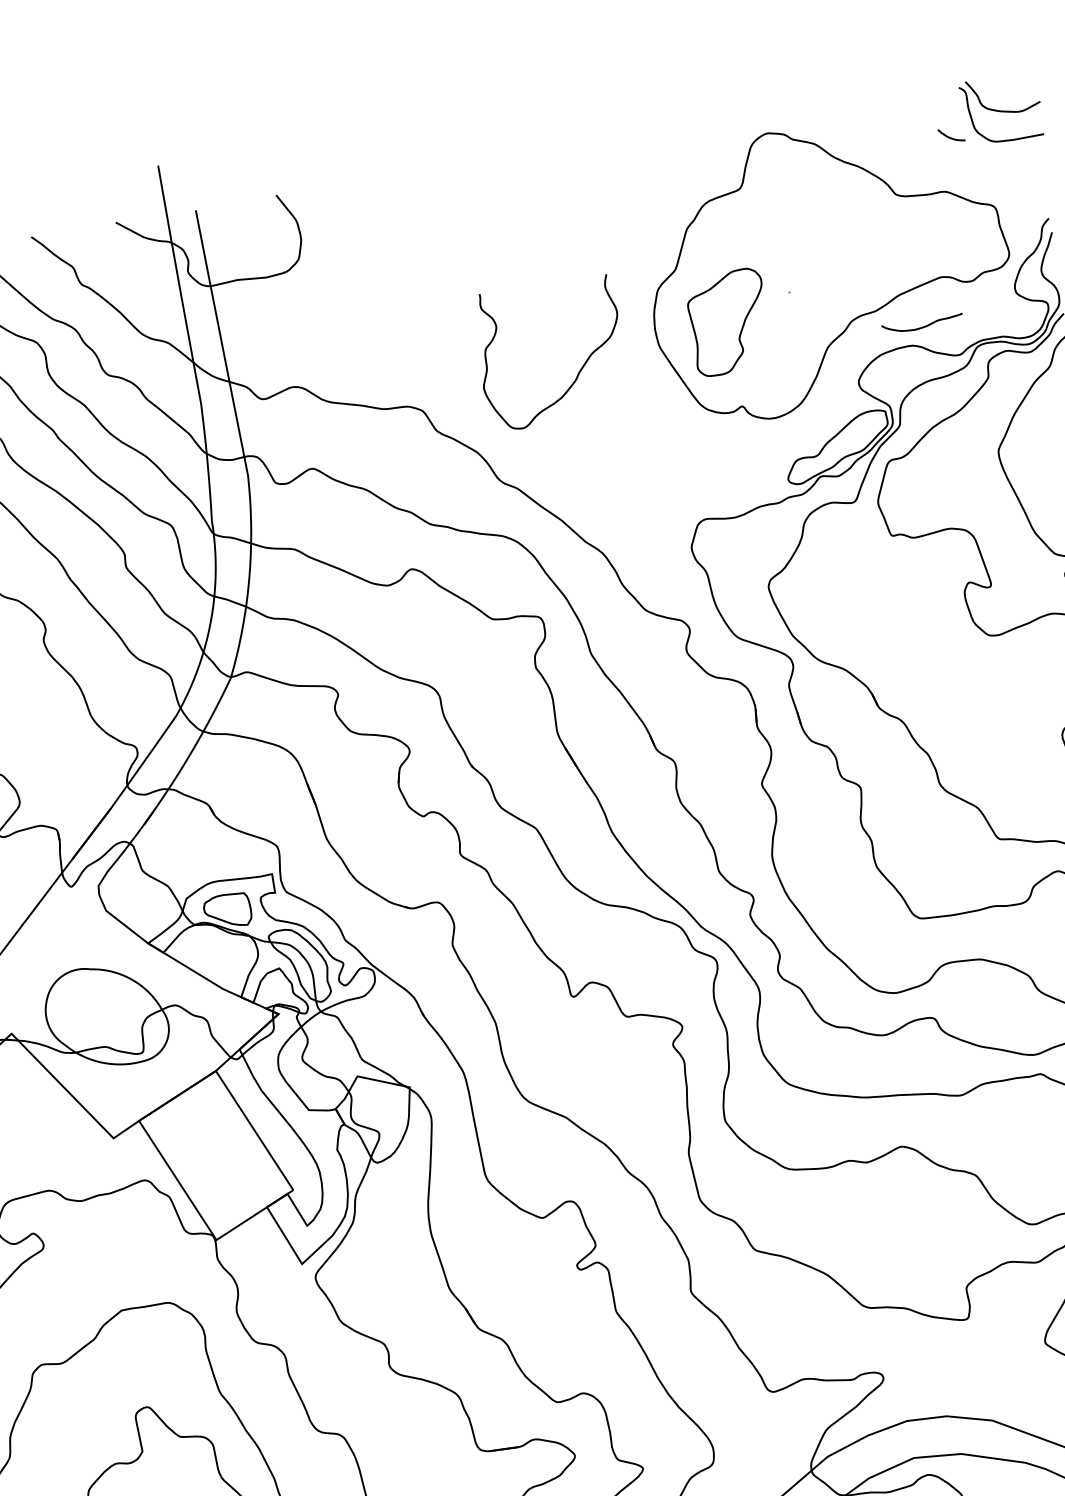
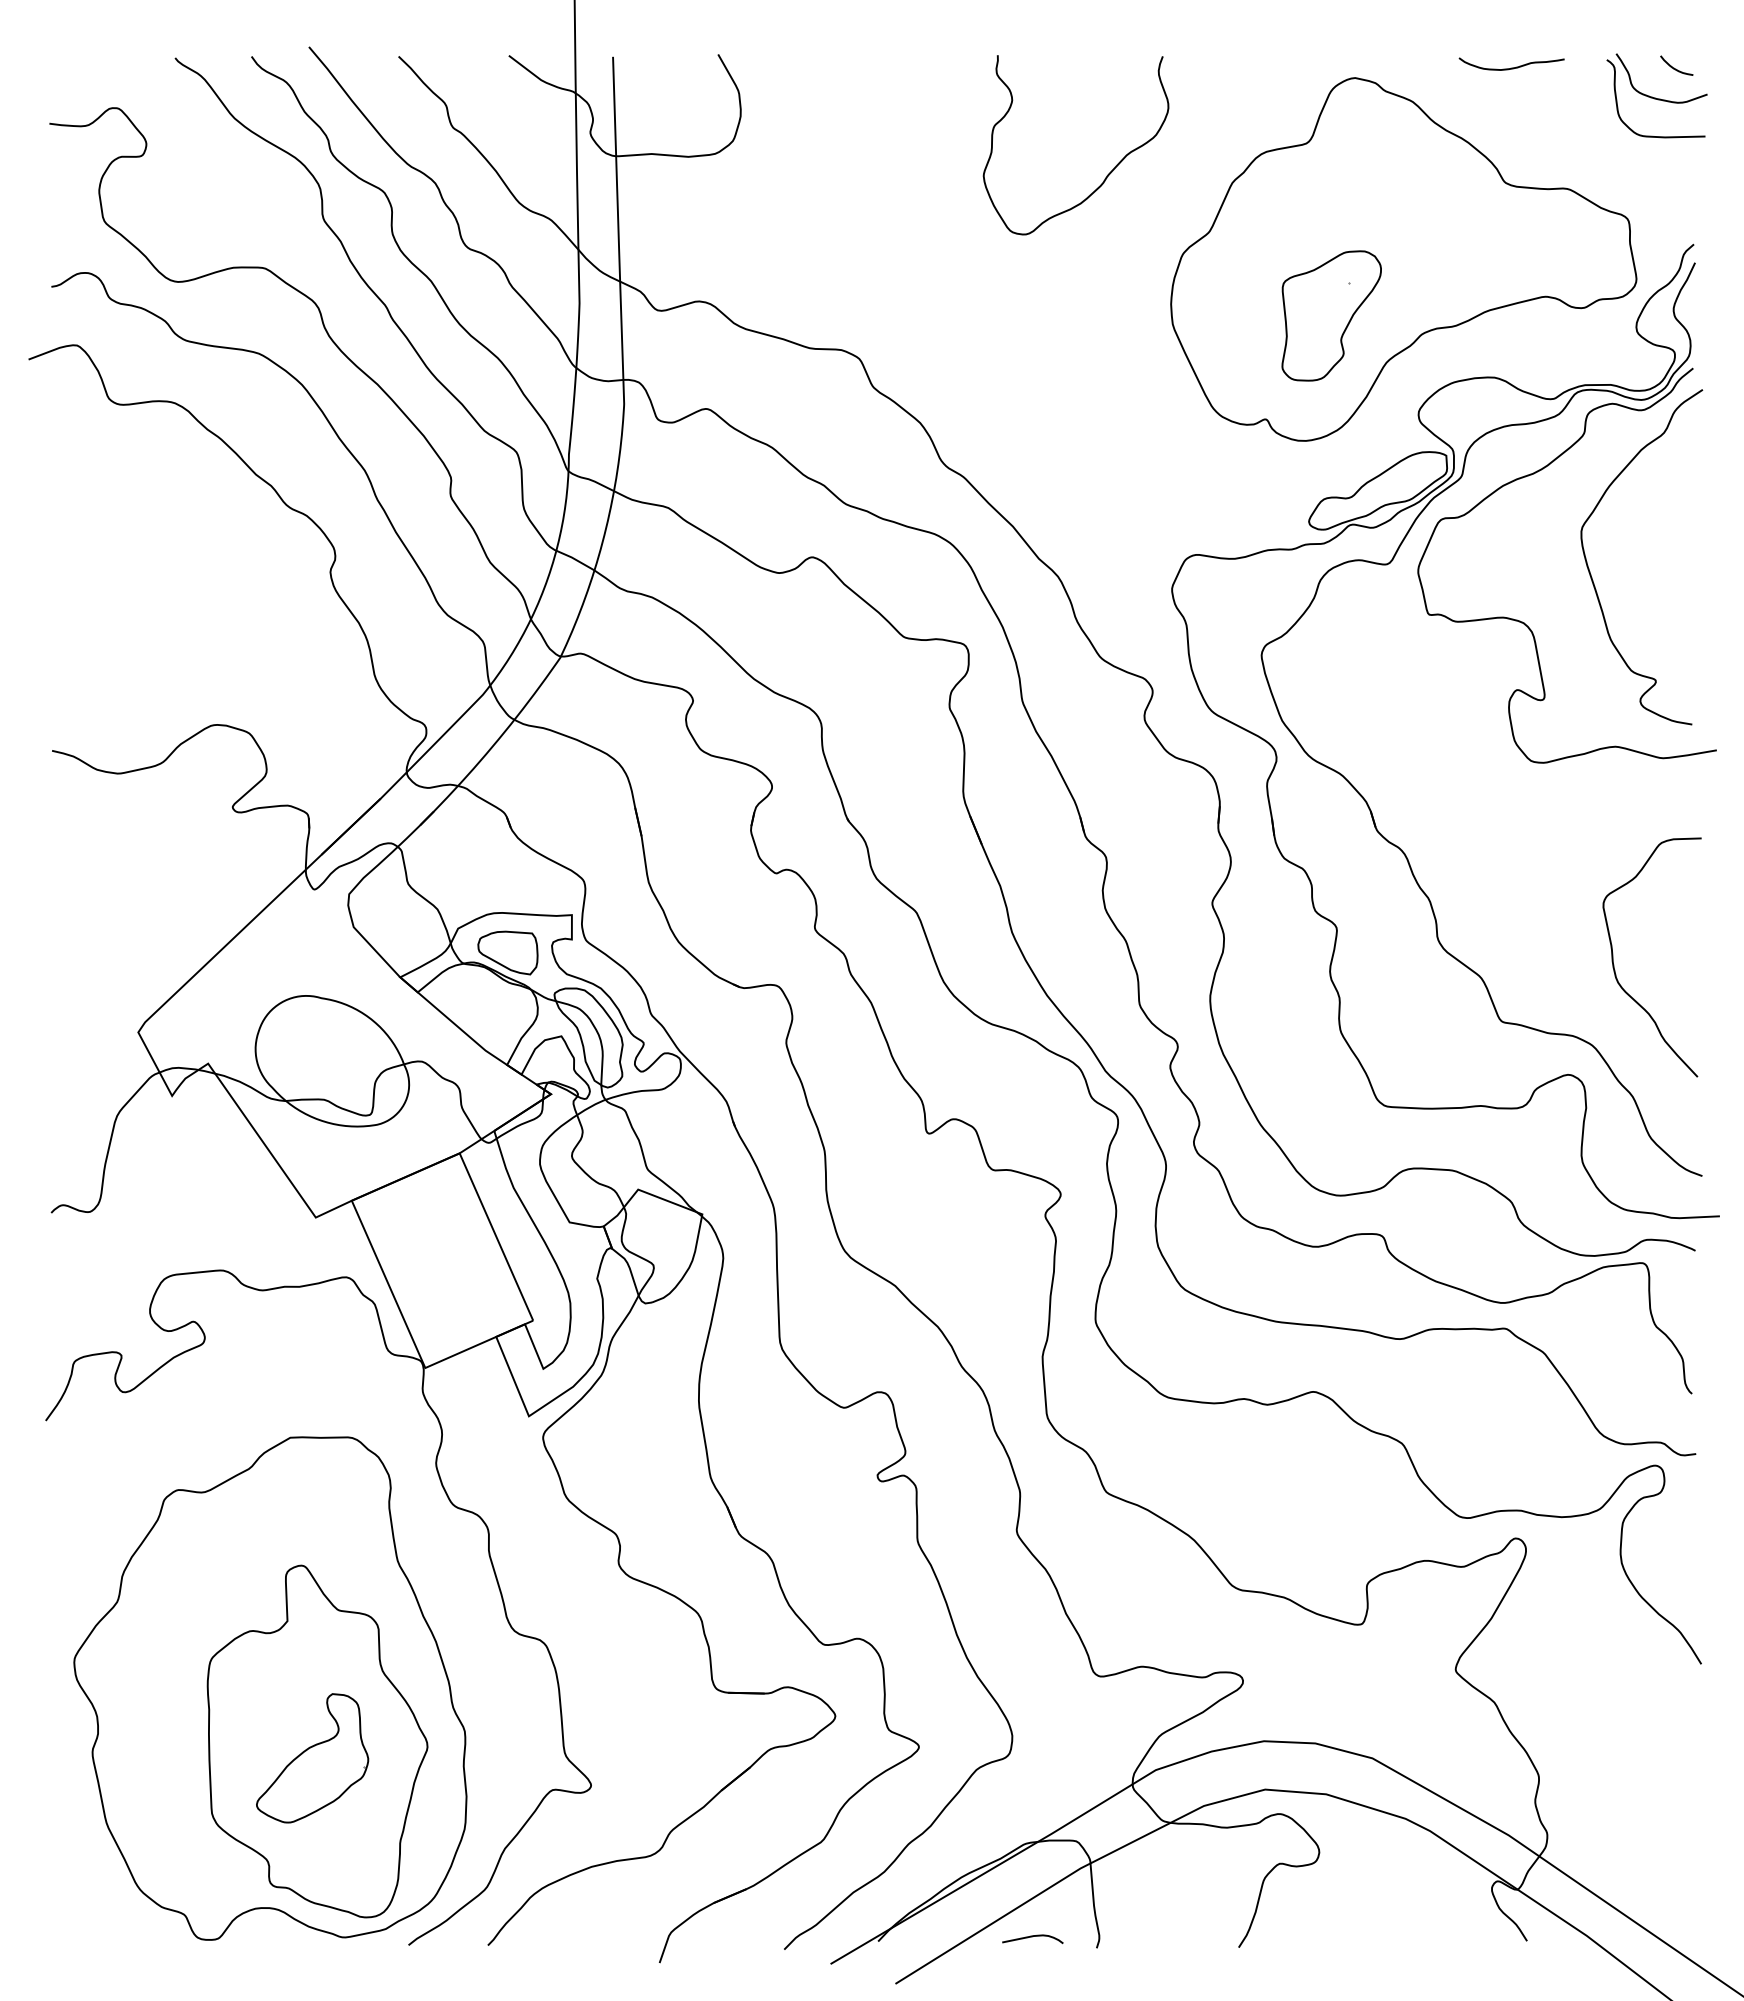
curve: (950, 136) -> (1674, 67), moved
part: (729, 322) -> (1331, 315), moved
curve: (922, 326) -> (1511, 67), moved
curve: (578, 372) -> (1106, 175), moved

